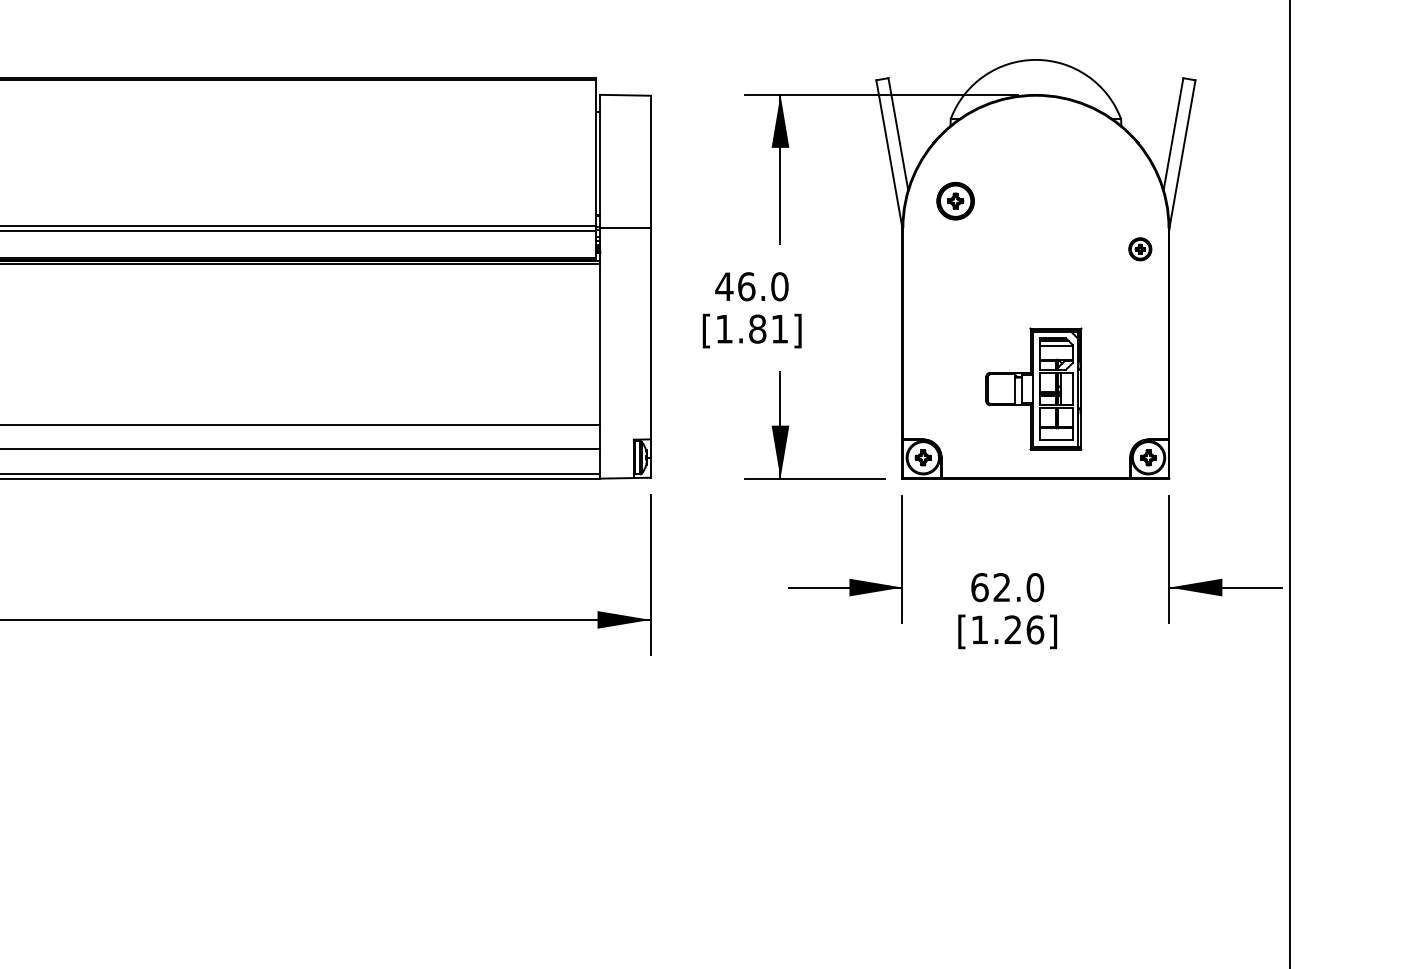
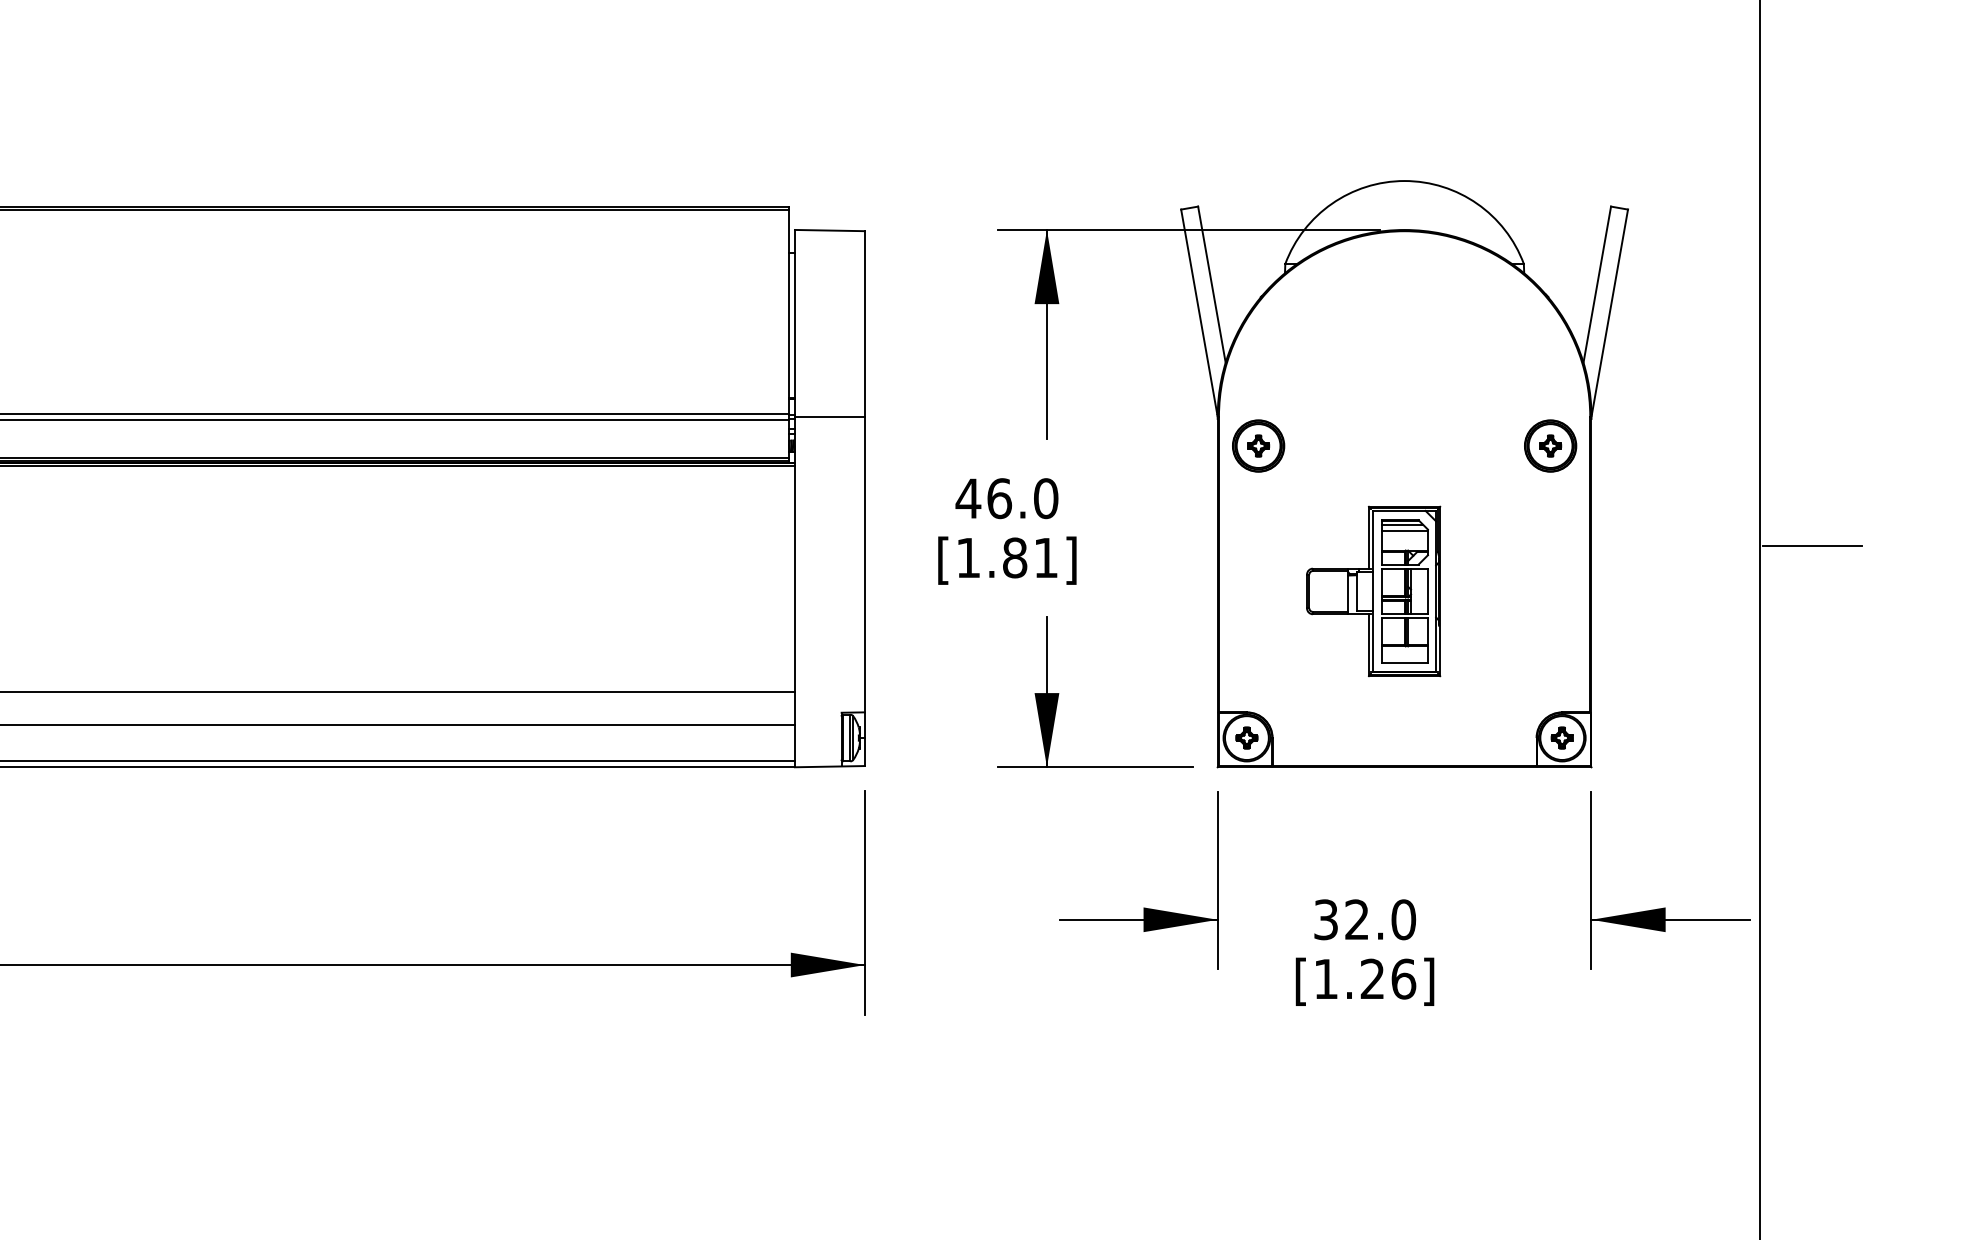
part: (955, 201) -> (1258, 446), moved
part: (1140, 249) -> (1551, 446), size x1.67
line: (1327, 320) -> (1812, 545), added
part: (1033, 388) -> (1373, 590), moved
text: (979, 587) -> (1325, 919), 62.0 -> 32.0

